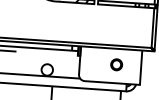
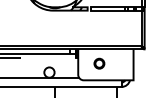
part: (116, 64) -> (99, 63), moved

